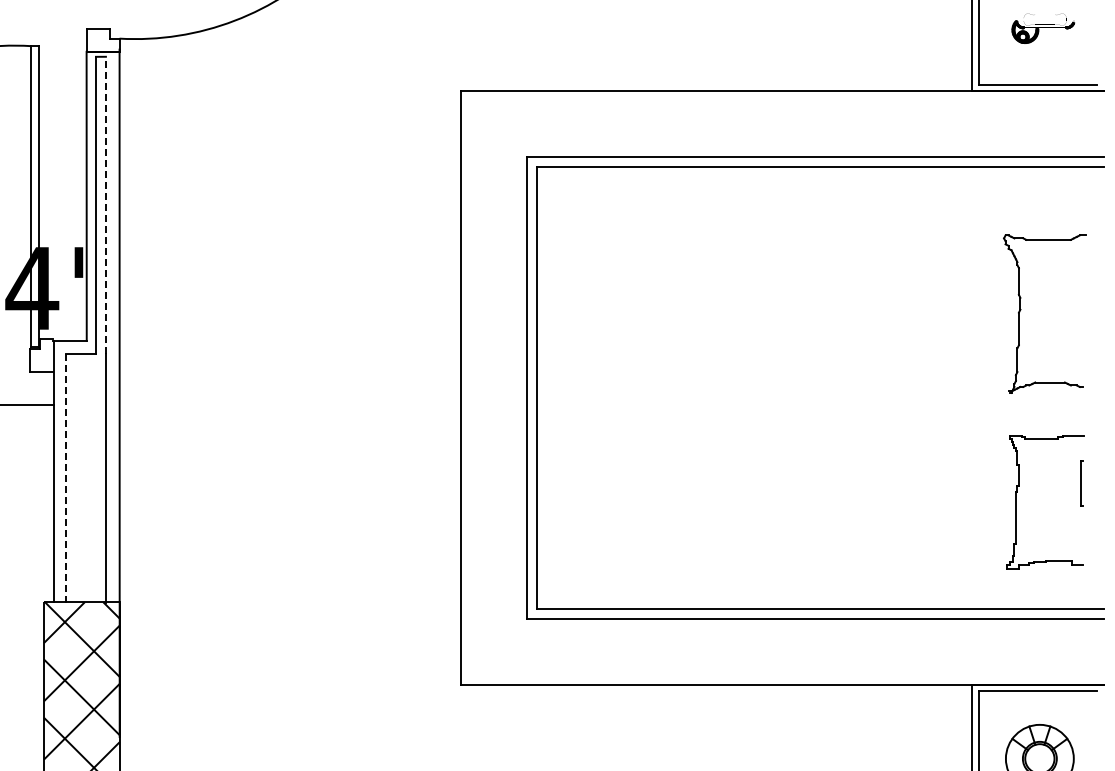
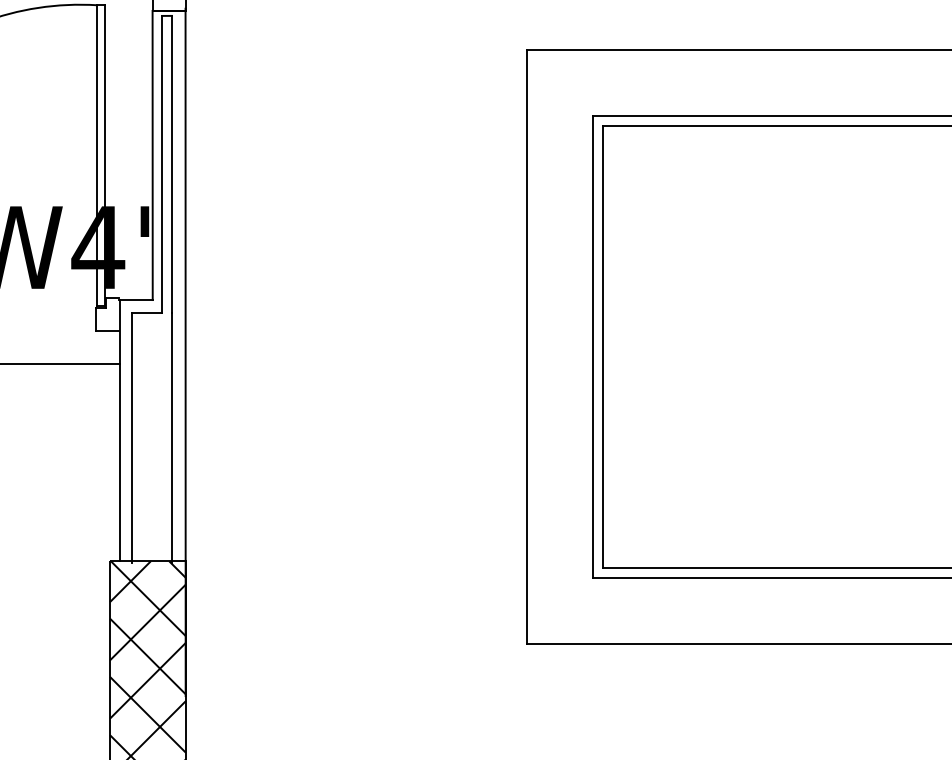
line: (105, 205) -> (171, 164), dashed -> solid
line: (66, 478) -> (132, 437), dashed -> solid

